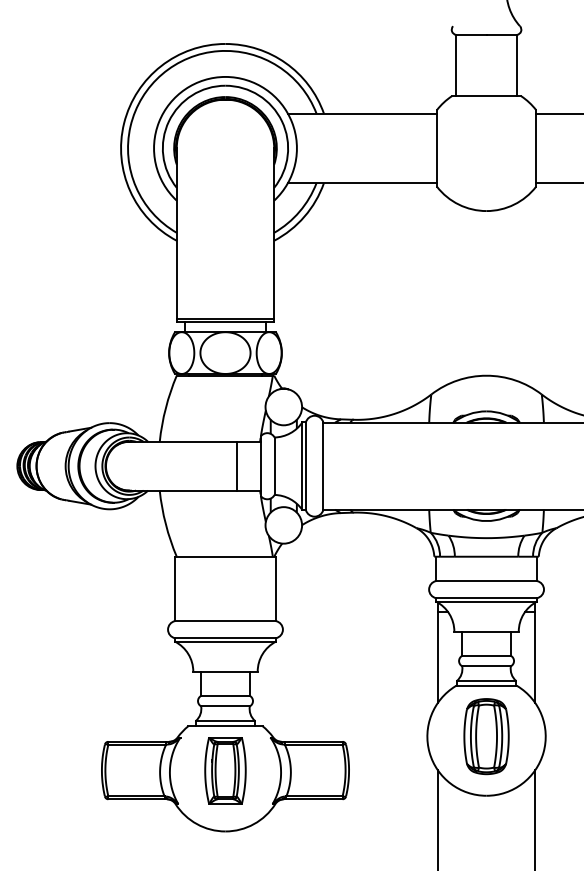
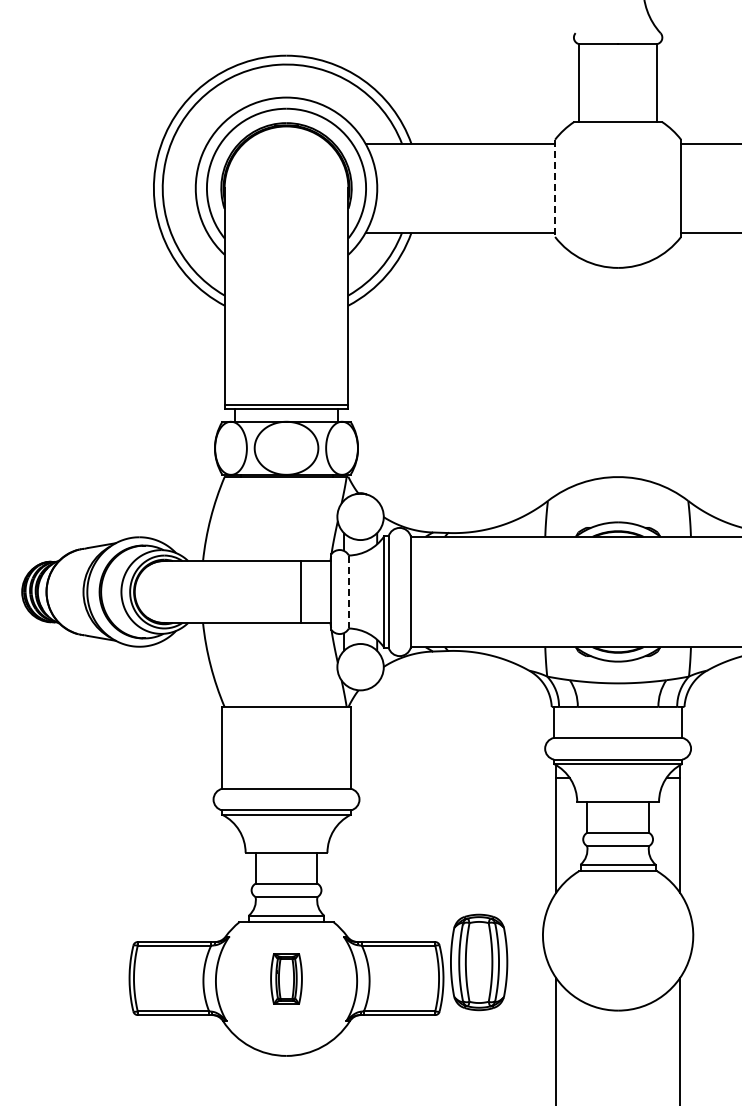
line: (437, 148) -> (555, 188), solid -> dashed
line: (274, 466) -> (348, 592), solid -> dashed
part: (486, 736) -> (479, 962), moved
part: (225, 770) -> (286, 978), size x0.6

